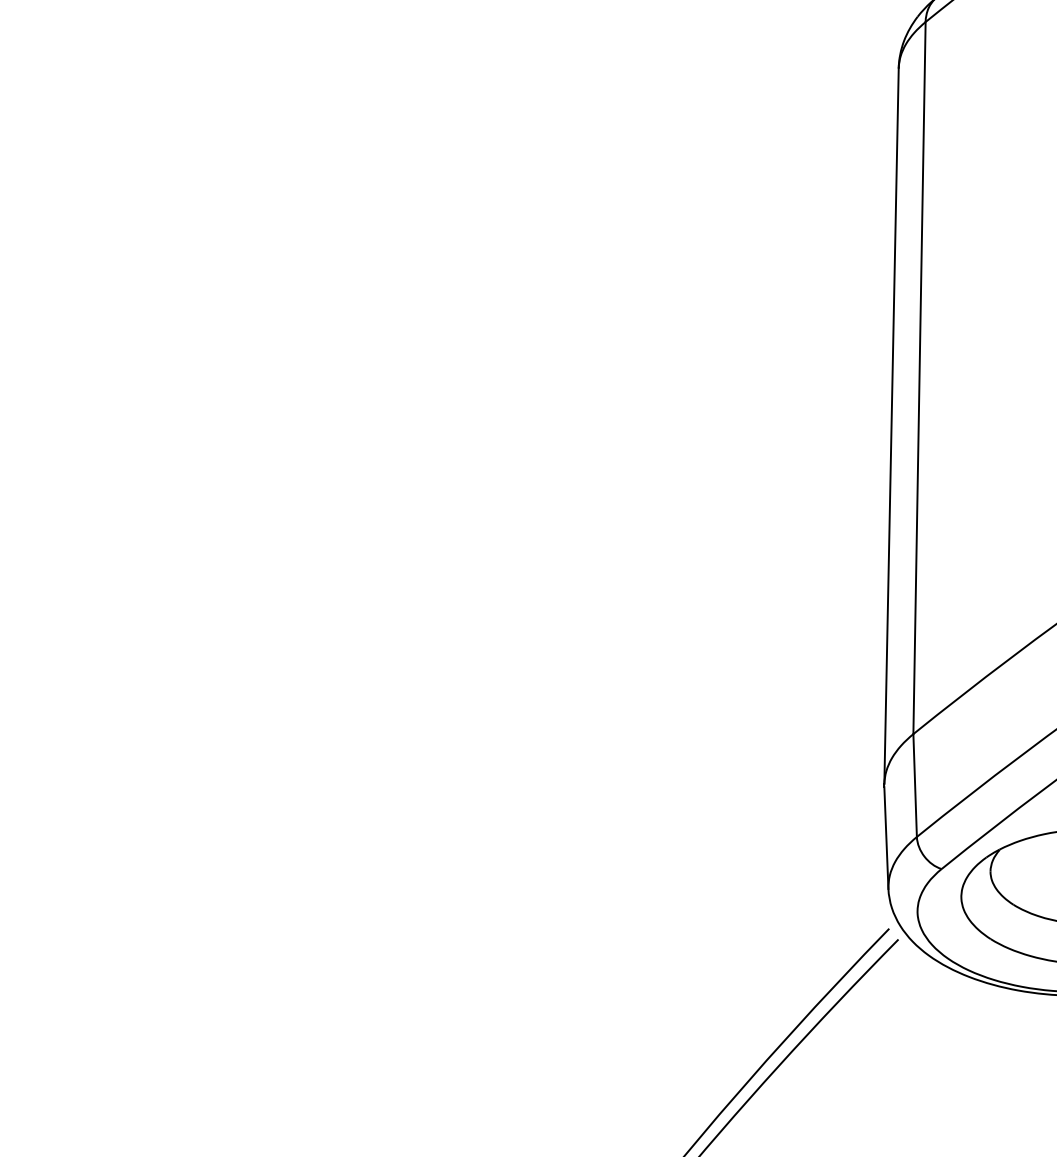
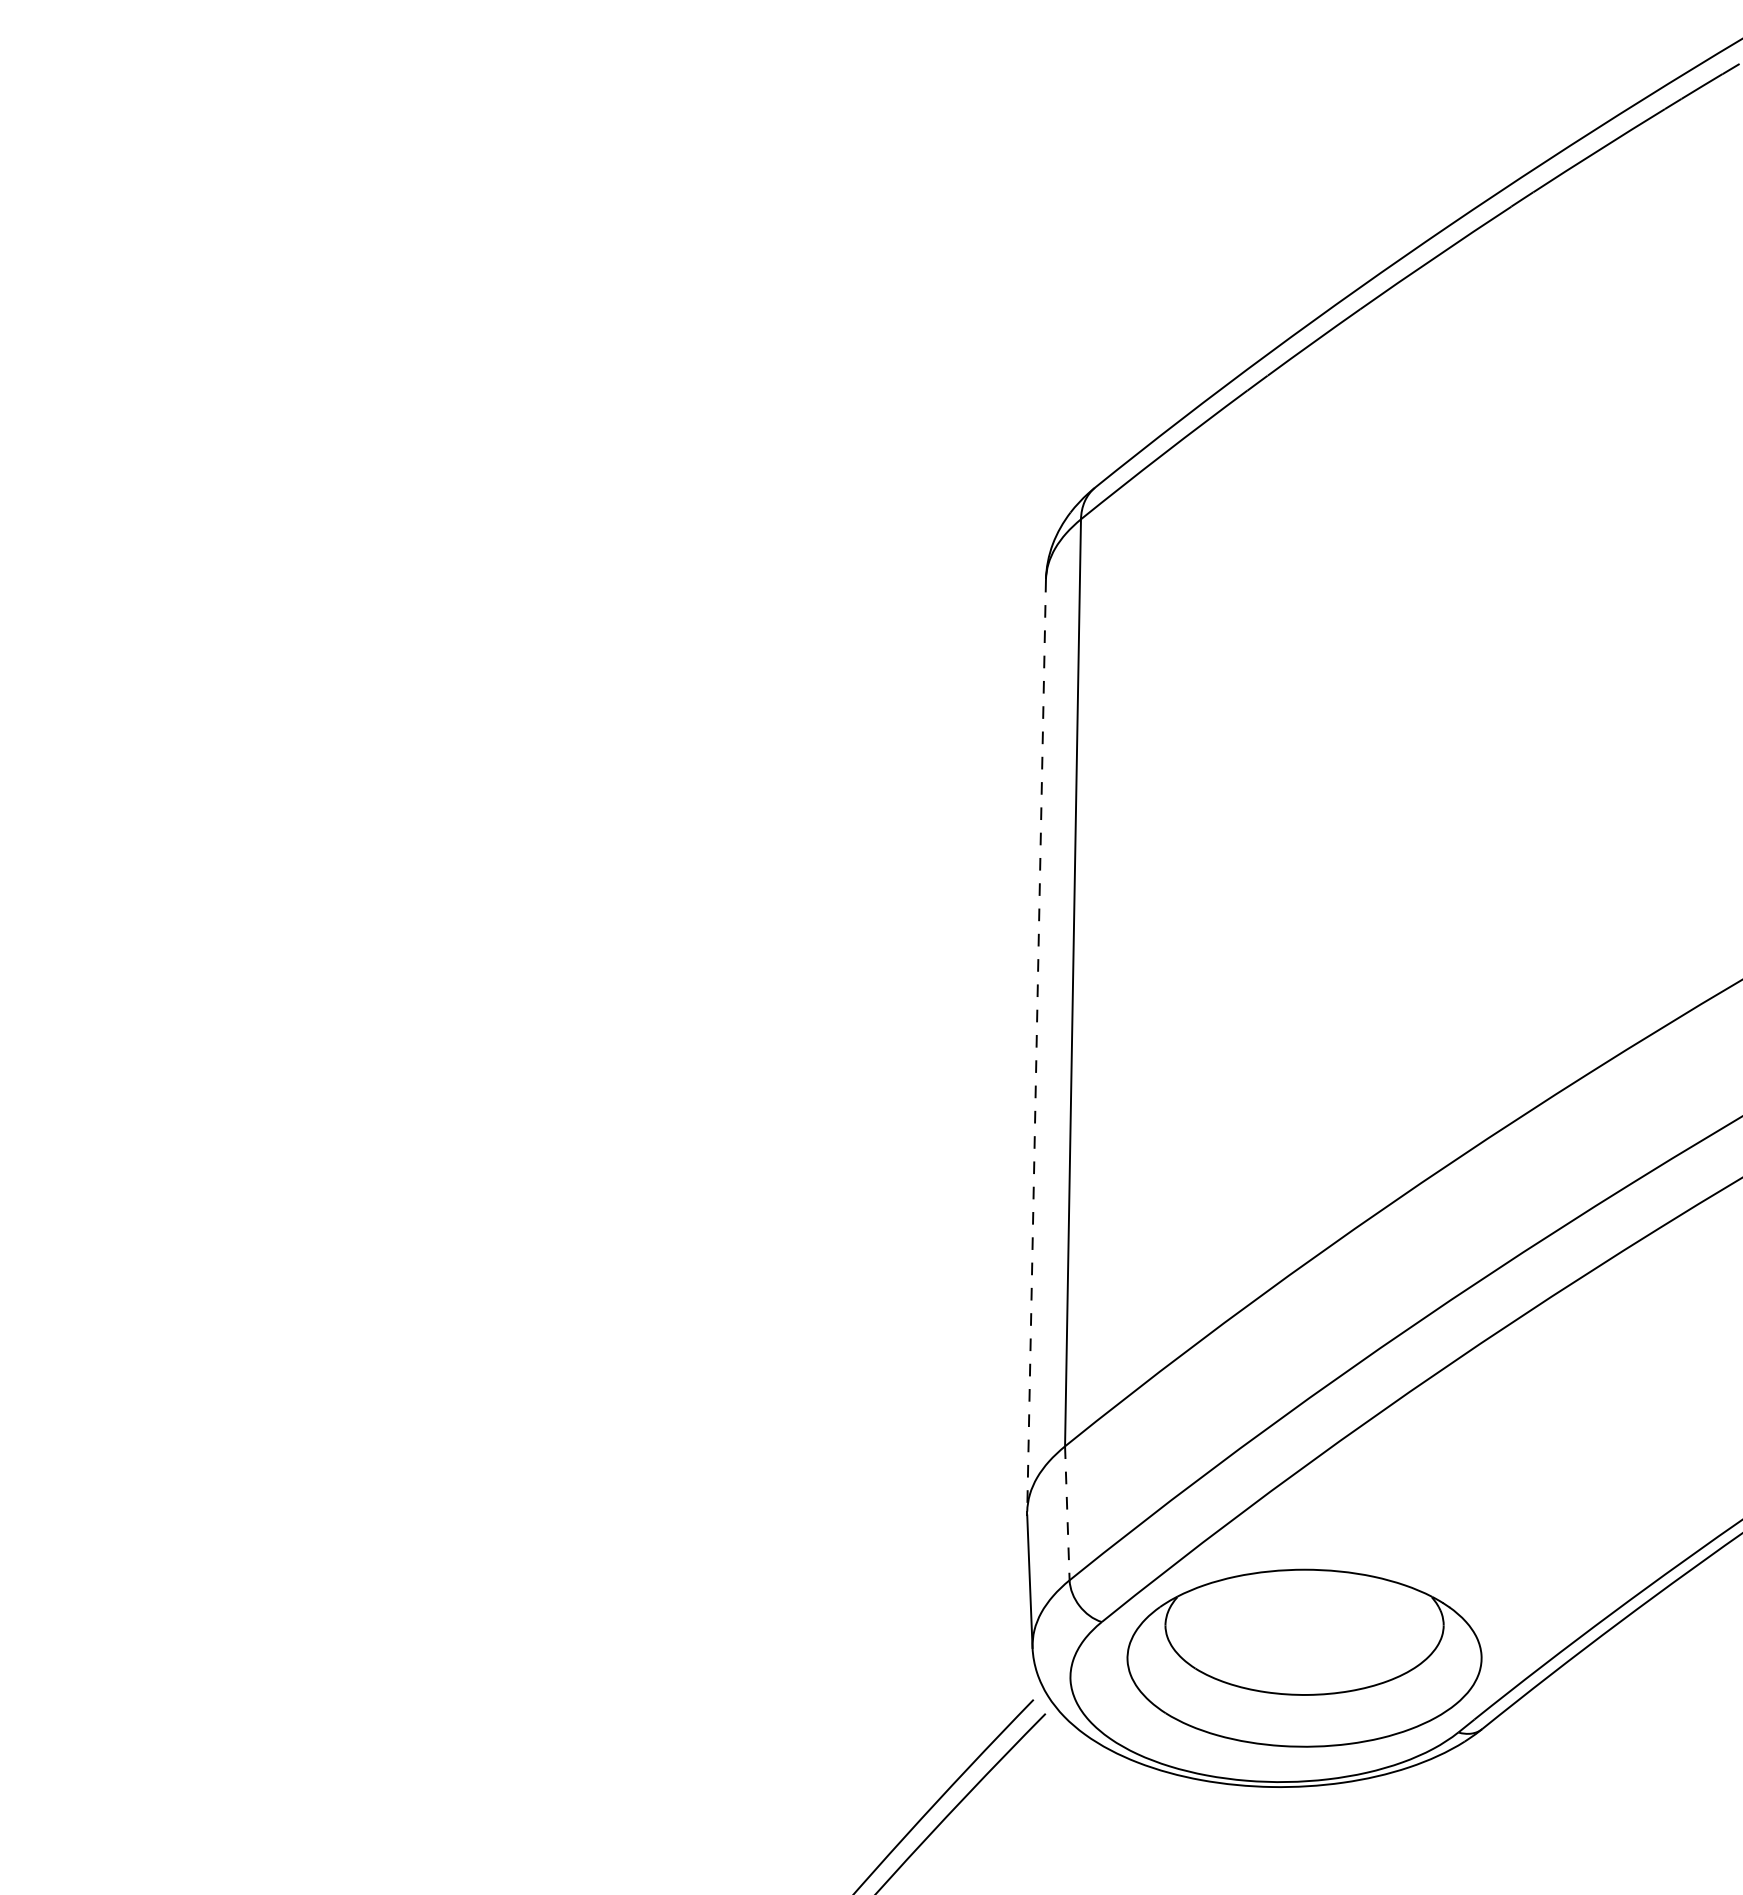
line: (891, 426) -> (1036, 1046), solid -> dashed
line: (915, 785) -> (1067, 1513), solid -> dashed

